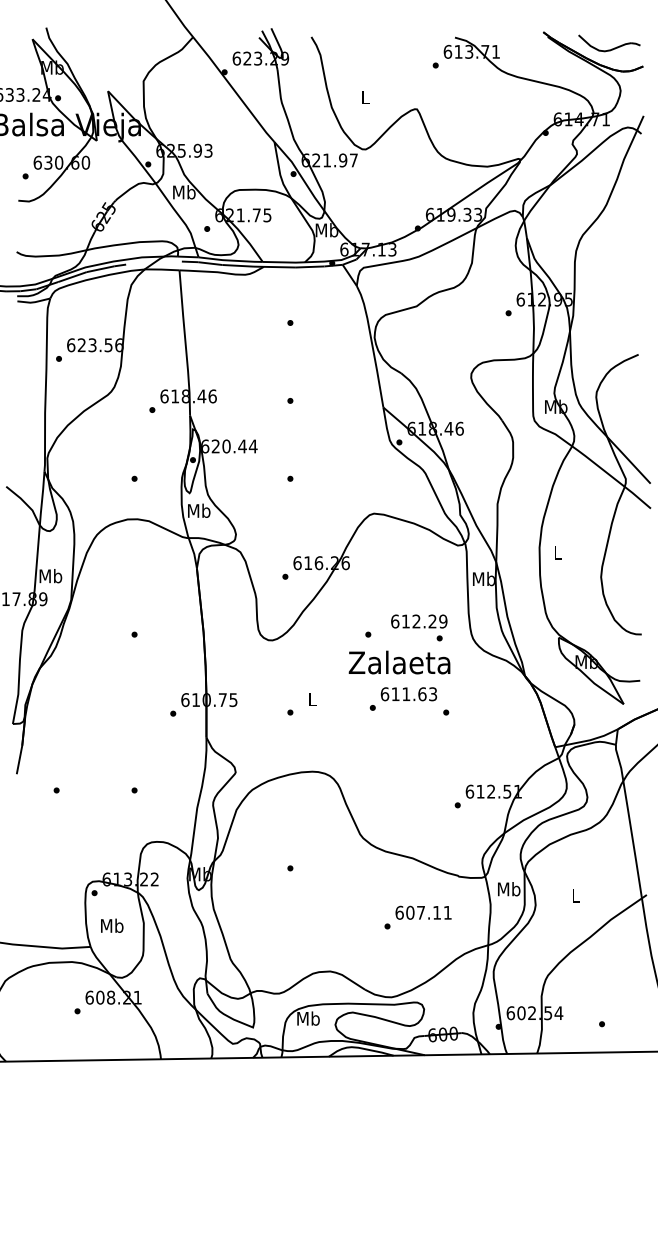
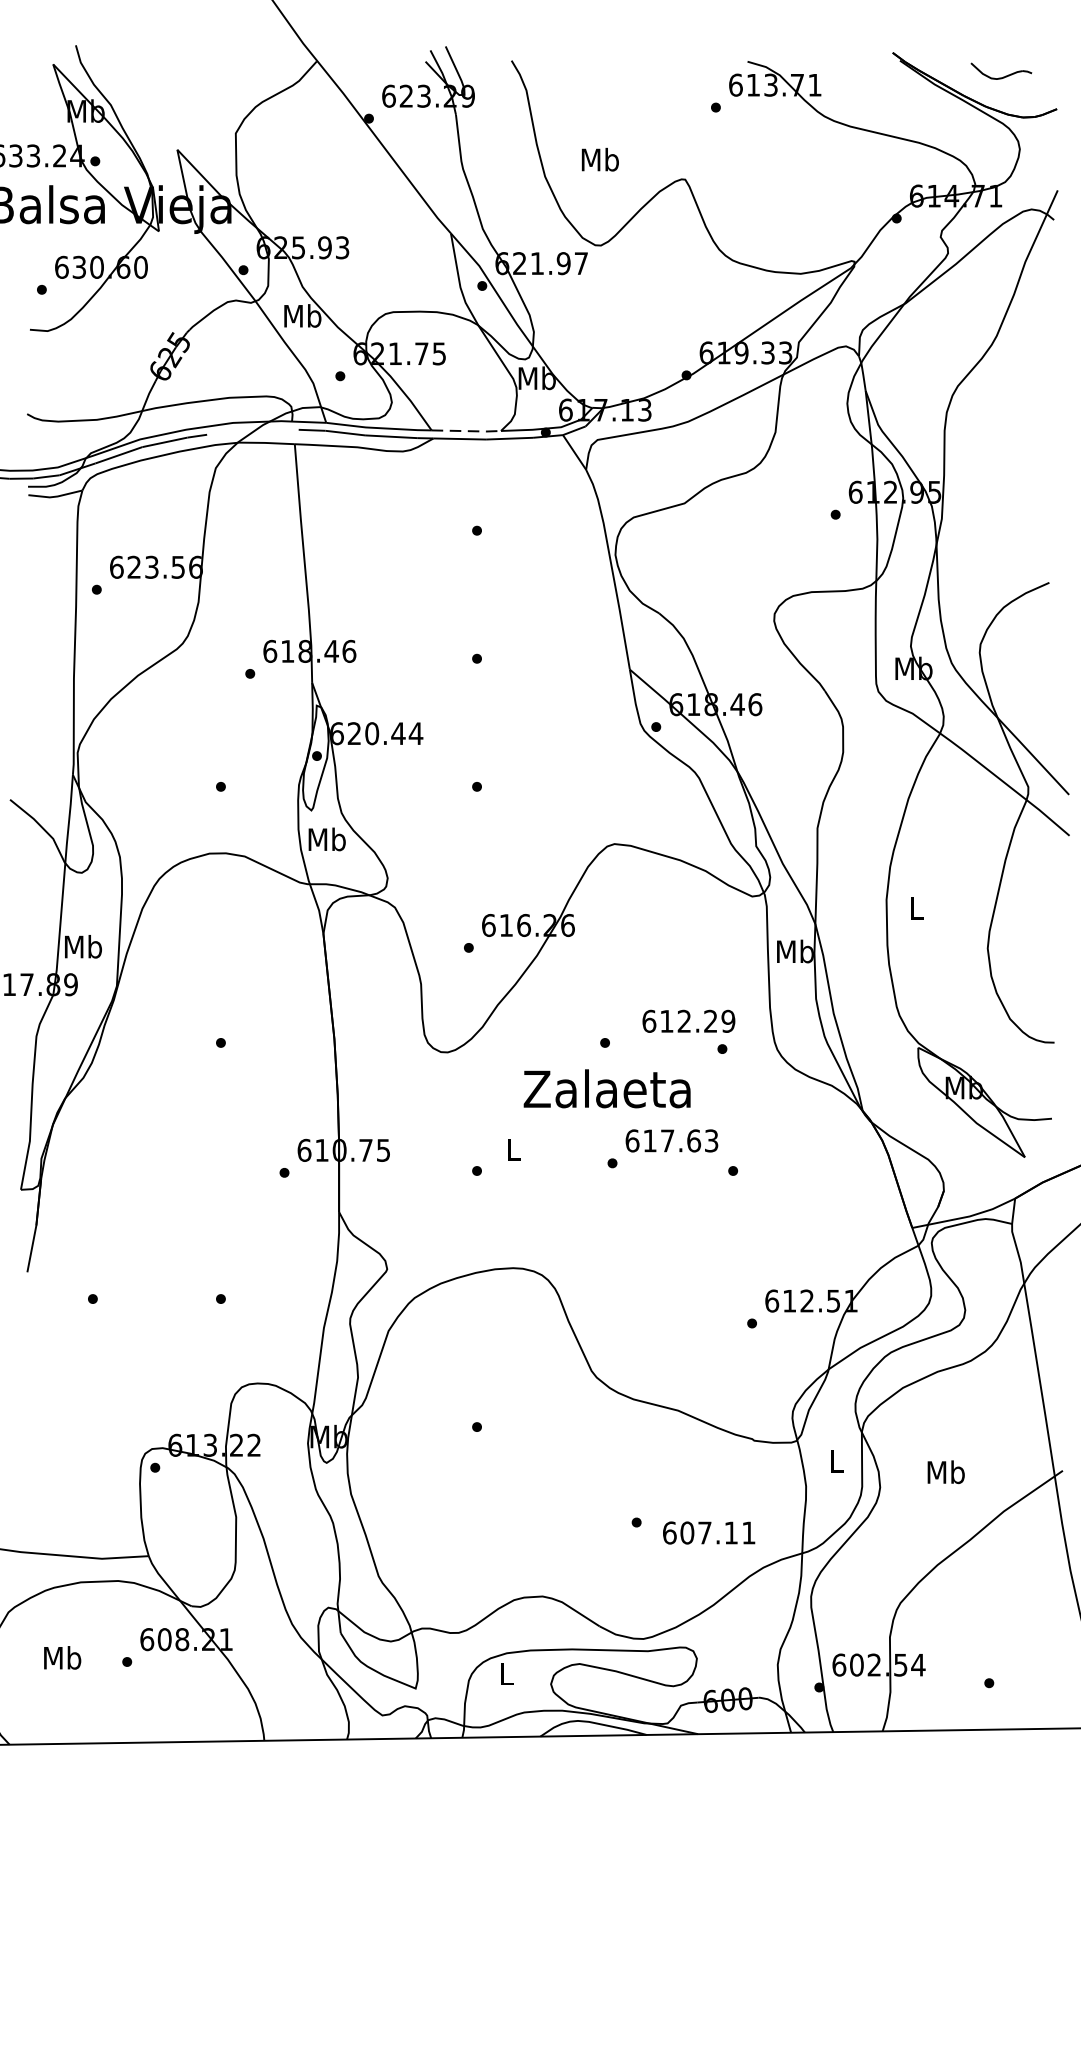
part: (609, 43) -> (1001, 71), size x0.6
text: (365, 97) -> (600, 160), L -> Mb
line: (285, 262) -> (469, 431), solid -> dashed
text: (399, 662) -> (607, 1088), moved
text: (406, 694) -> (667, 1141), 611.63 -> 617.63
text: (509, 889) -> (837, 1461), Mb -> L
text: (575, 895) -> (945, 1471), L -> Mb
text: (423, 912) -> (708, 1532), moved
text: (112, 925) -> (63, 1657), moved
text: (308, 1018) -> (506, 1673), Mb -> L

